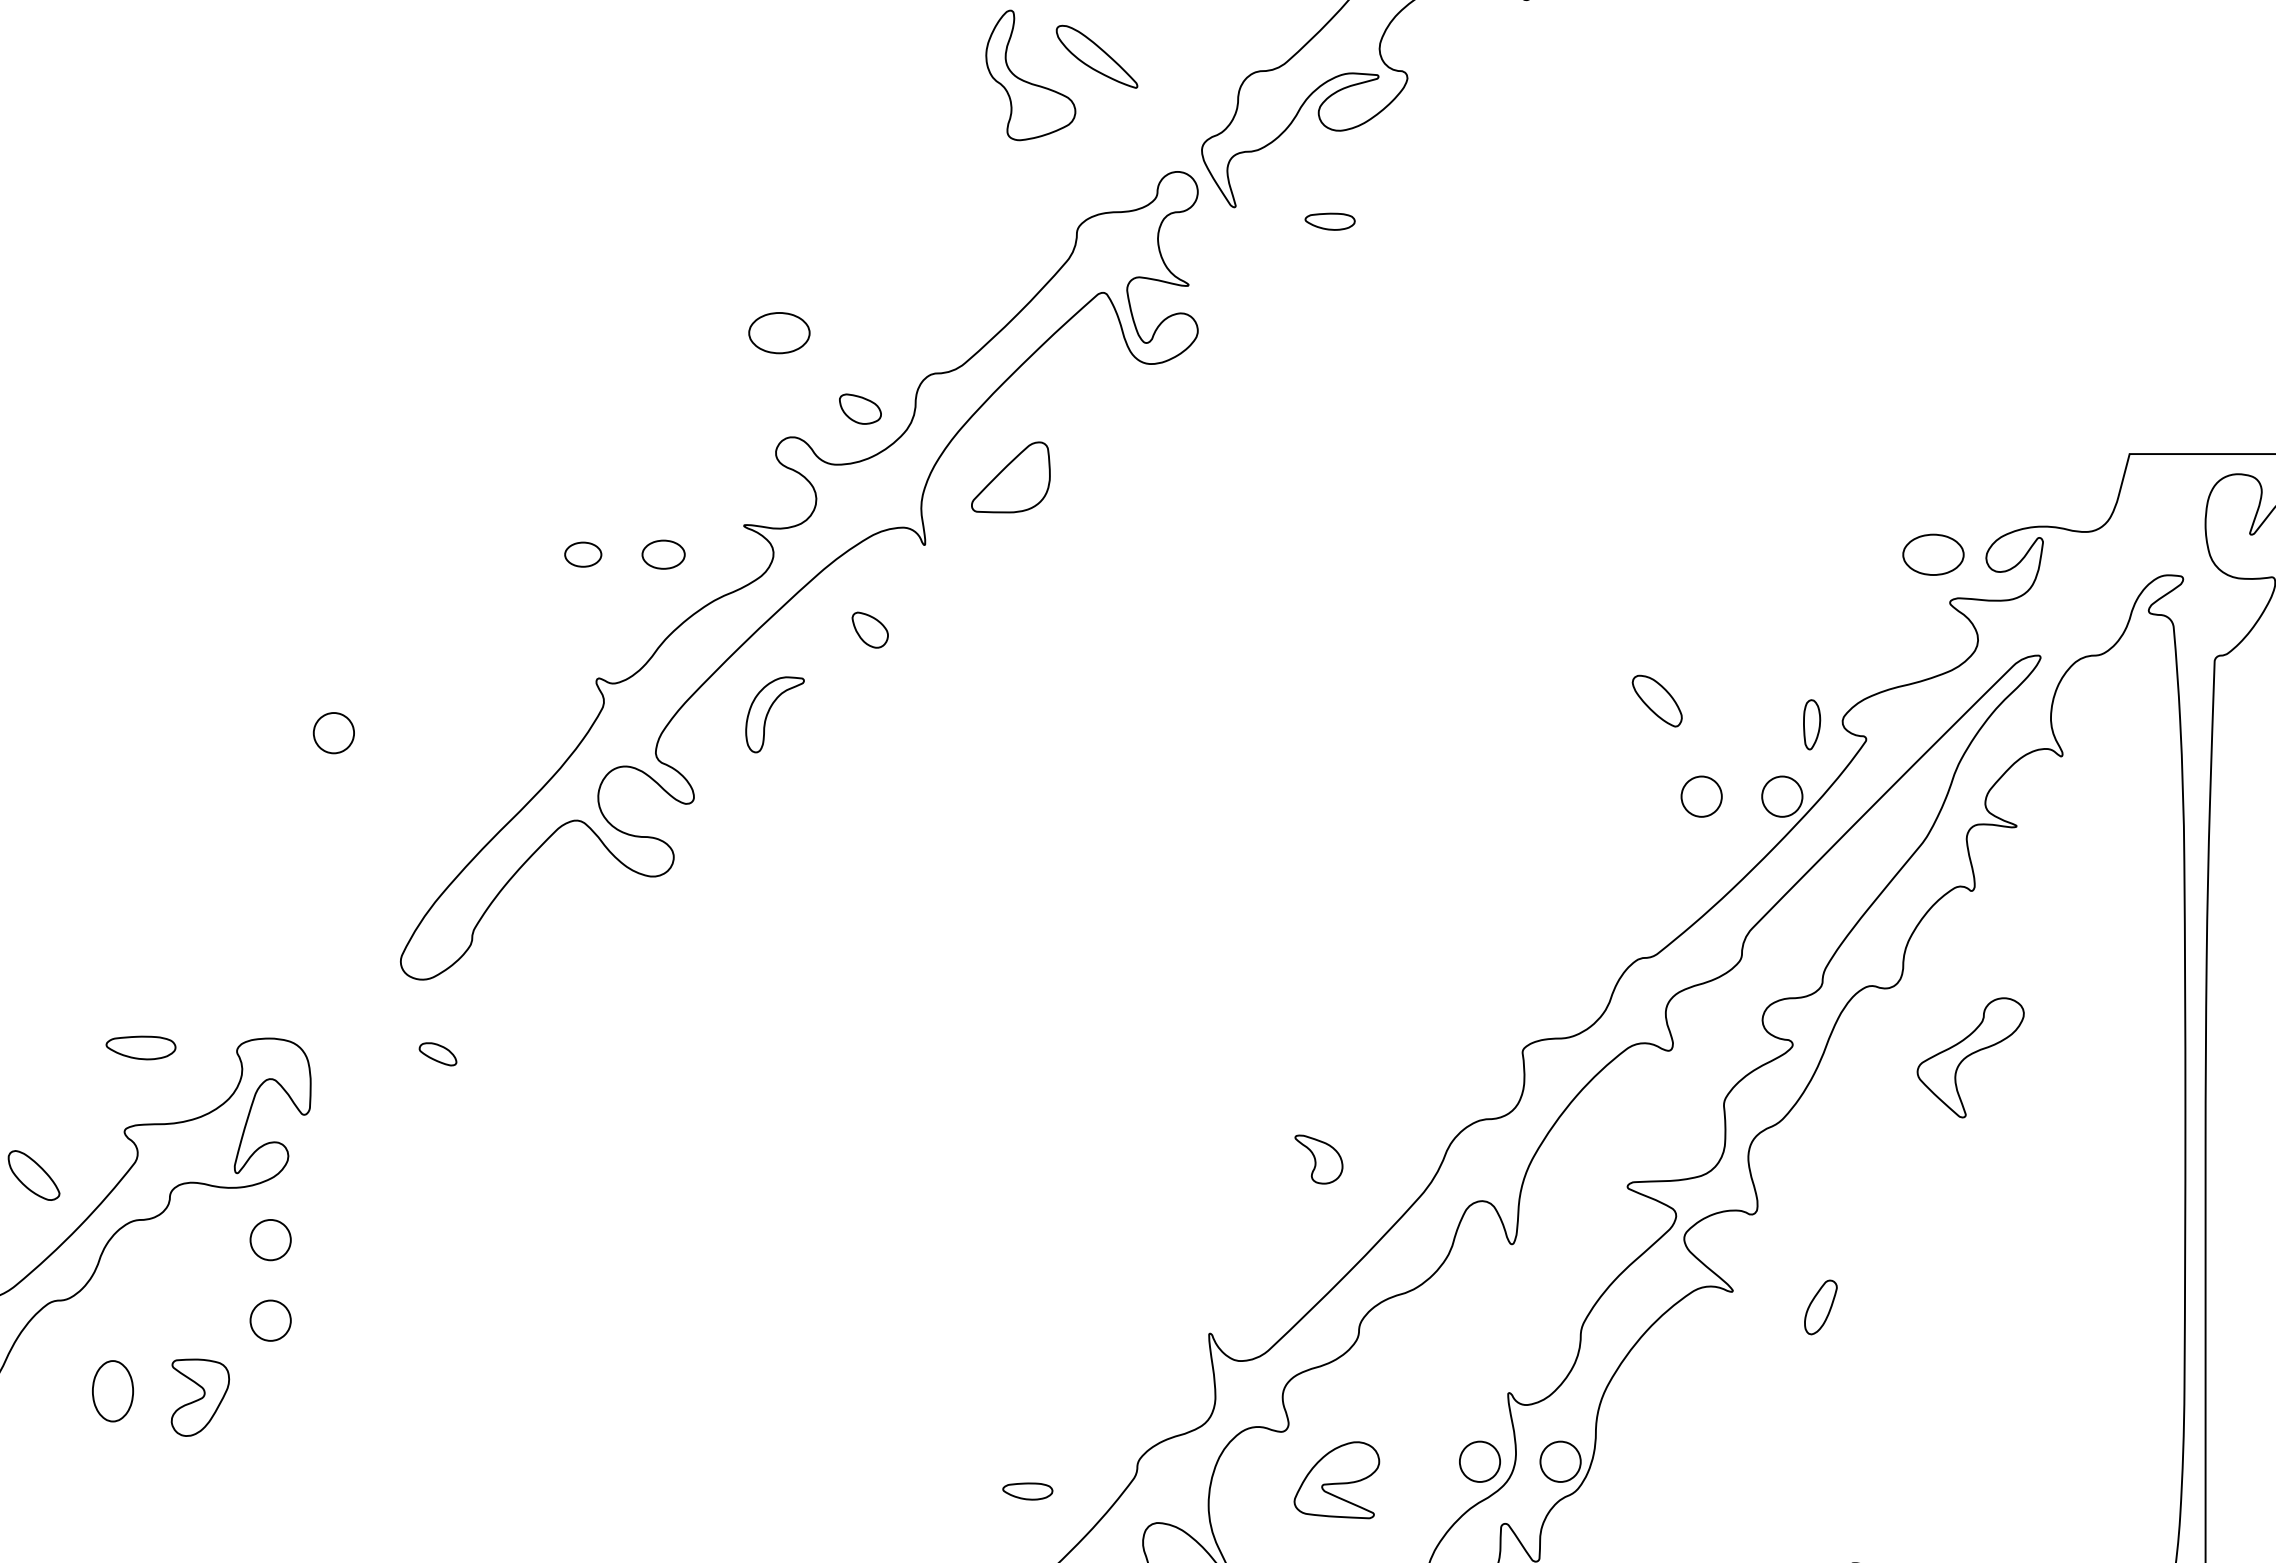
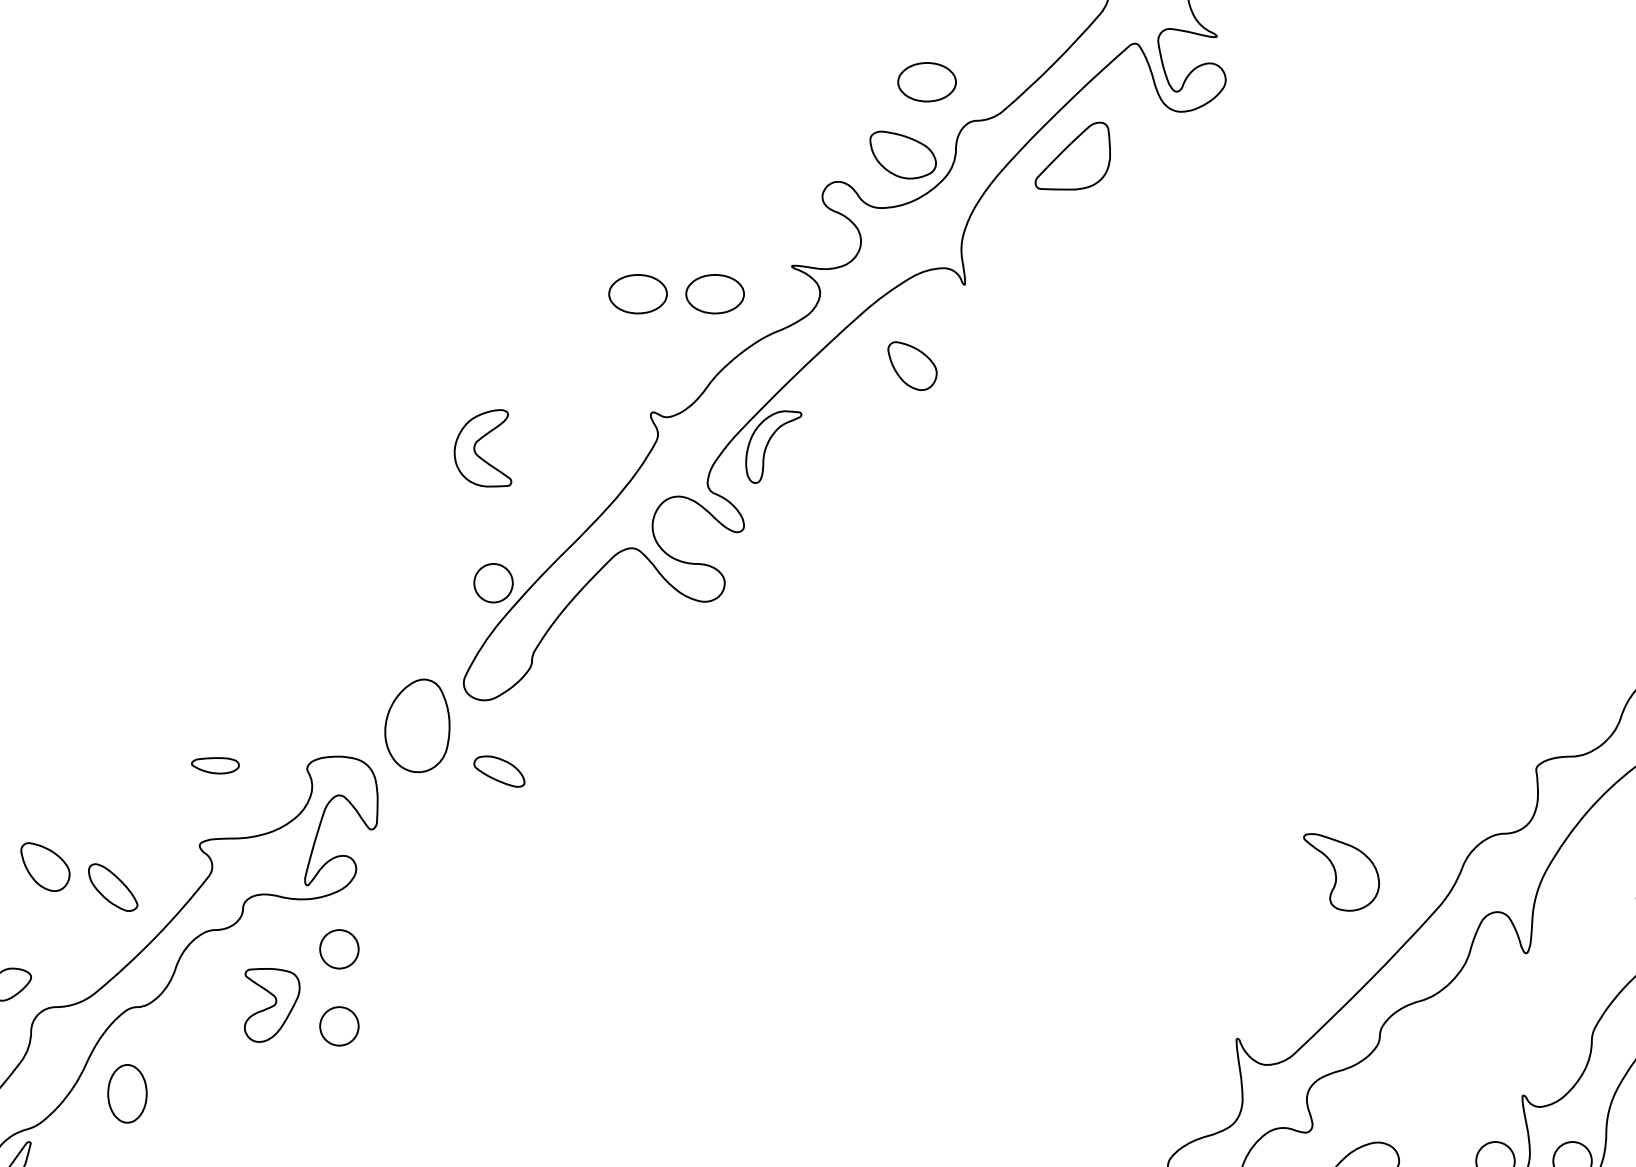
part: (779, 333) -> (927, 82), moved
part: (860, 408) -> (903, 154), size x1.67
part: (1010, 477) -> (1072, 156), moved
part: (583, 554) -> (638, 293), size x1.67
part: (663, 554) -> (714, 293), size x1.43
part: (870, 630) -> (912, 366), size x1.43
part: (413, 713) -> (475, 445), added
part: (774, 714) -> (773, 446), moved
part: (333, 733) -> (493, 583), moved
part: (351, 1006) -> (416, 725), added
part: (140, 1048) -> (214, 766), size x0.71
part: (437, 1054) -> (498, 771), size x1.43
part: (1318, 1159) -> (1341, 872), size x1.67
part: (113, 1391) -> (127, 1094), moved
part: (200, 1397) -> (272, 1005), moved

